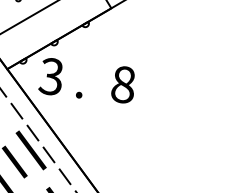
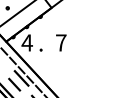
text: (49, 75) -> (26, 42), 3 -> 4
text: (124, 83) -> (61, 42), 8 -> 7

